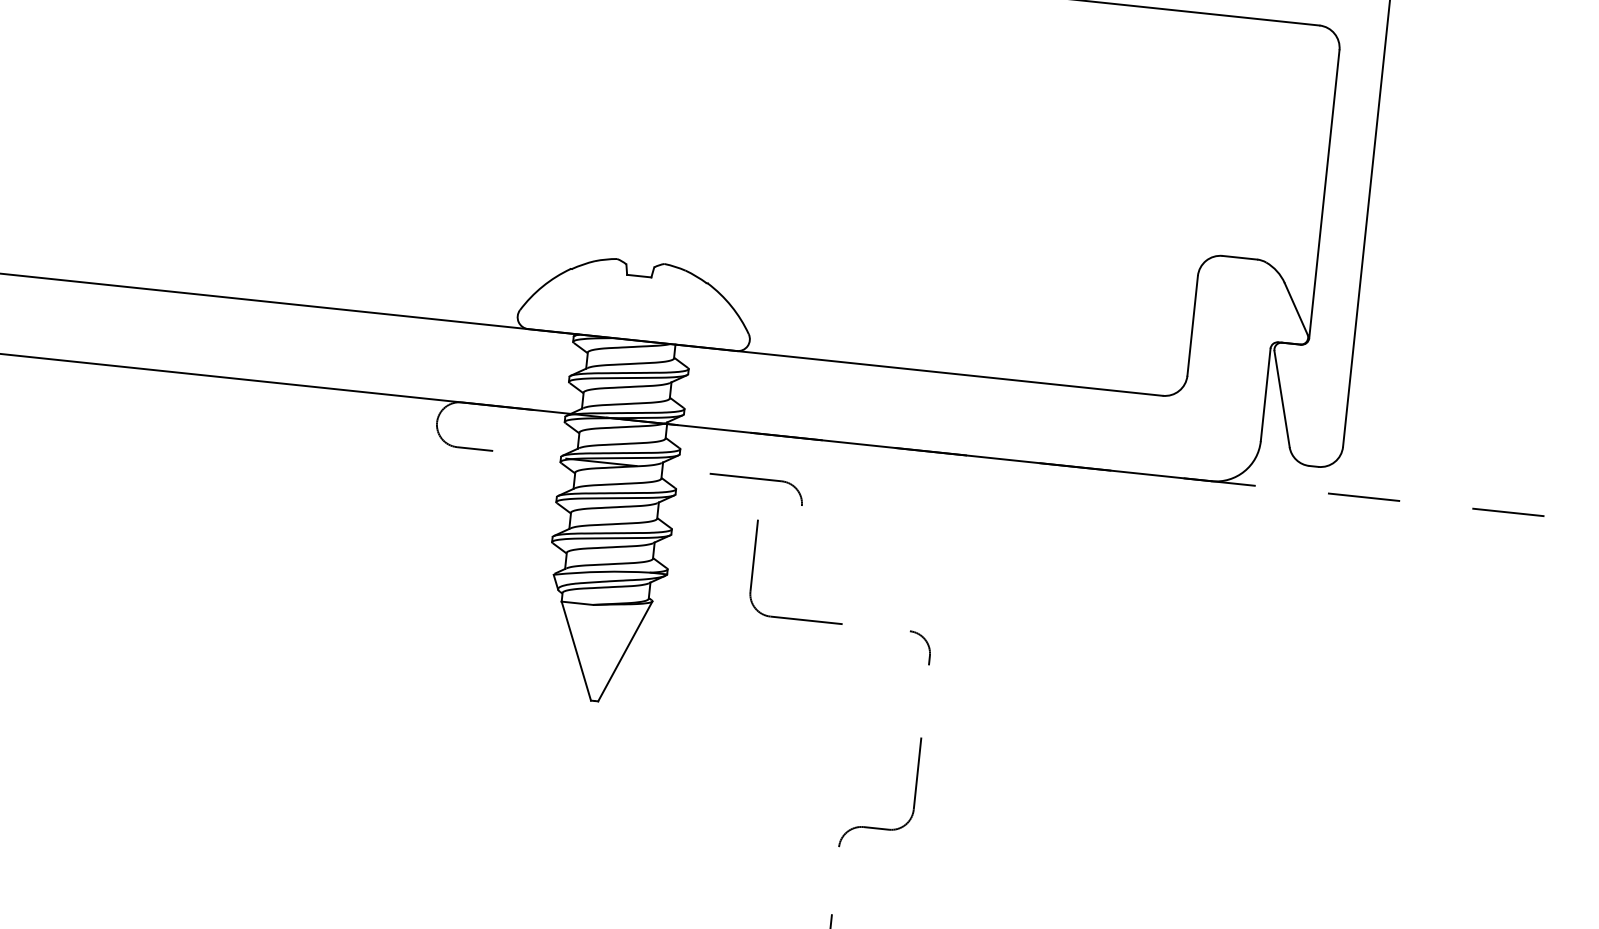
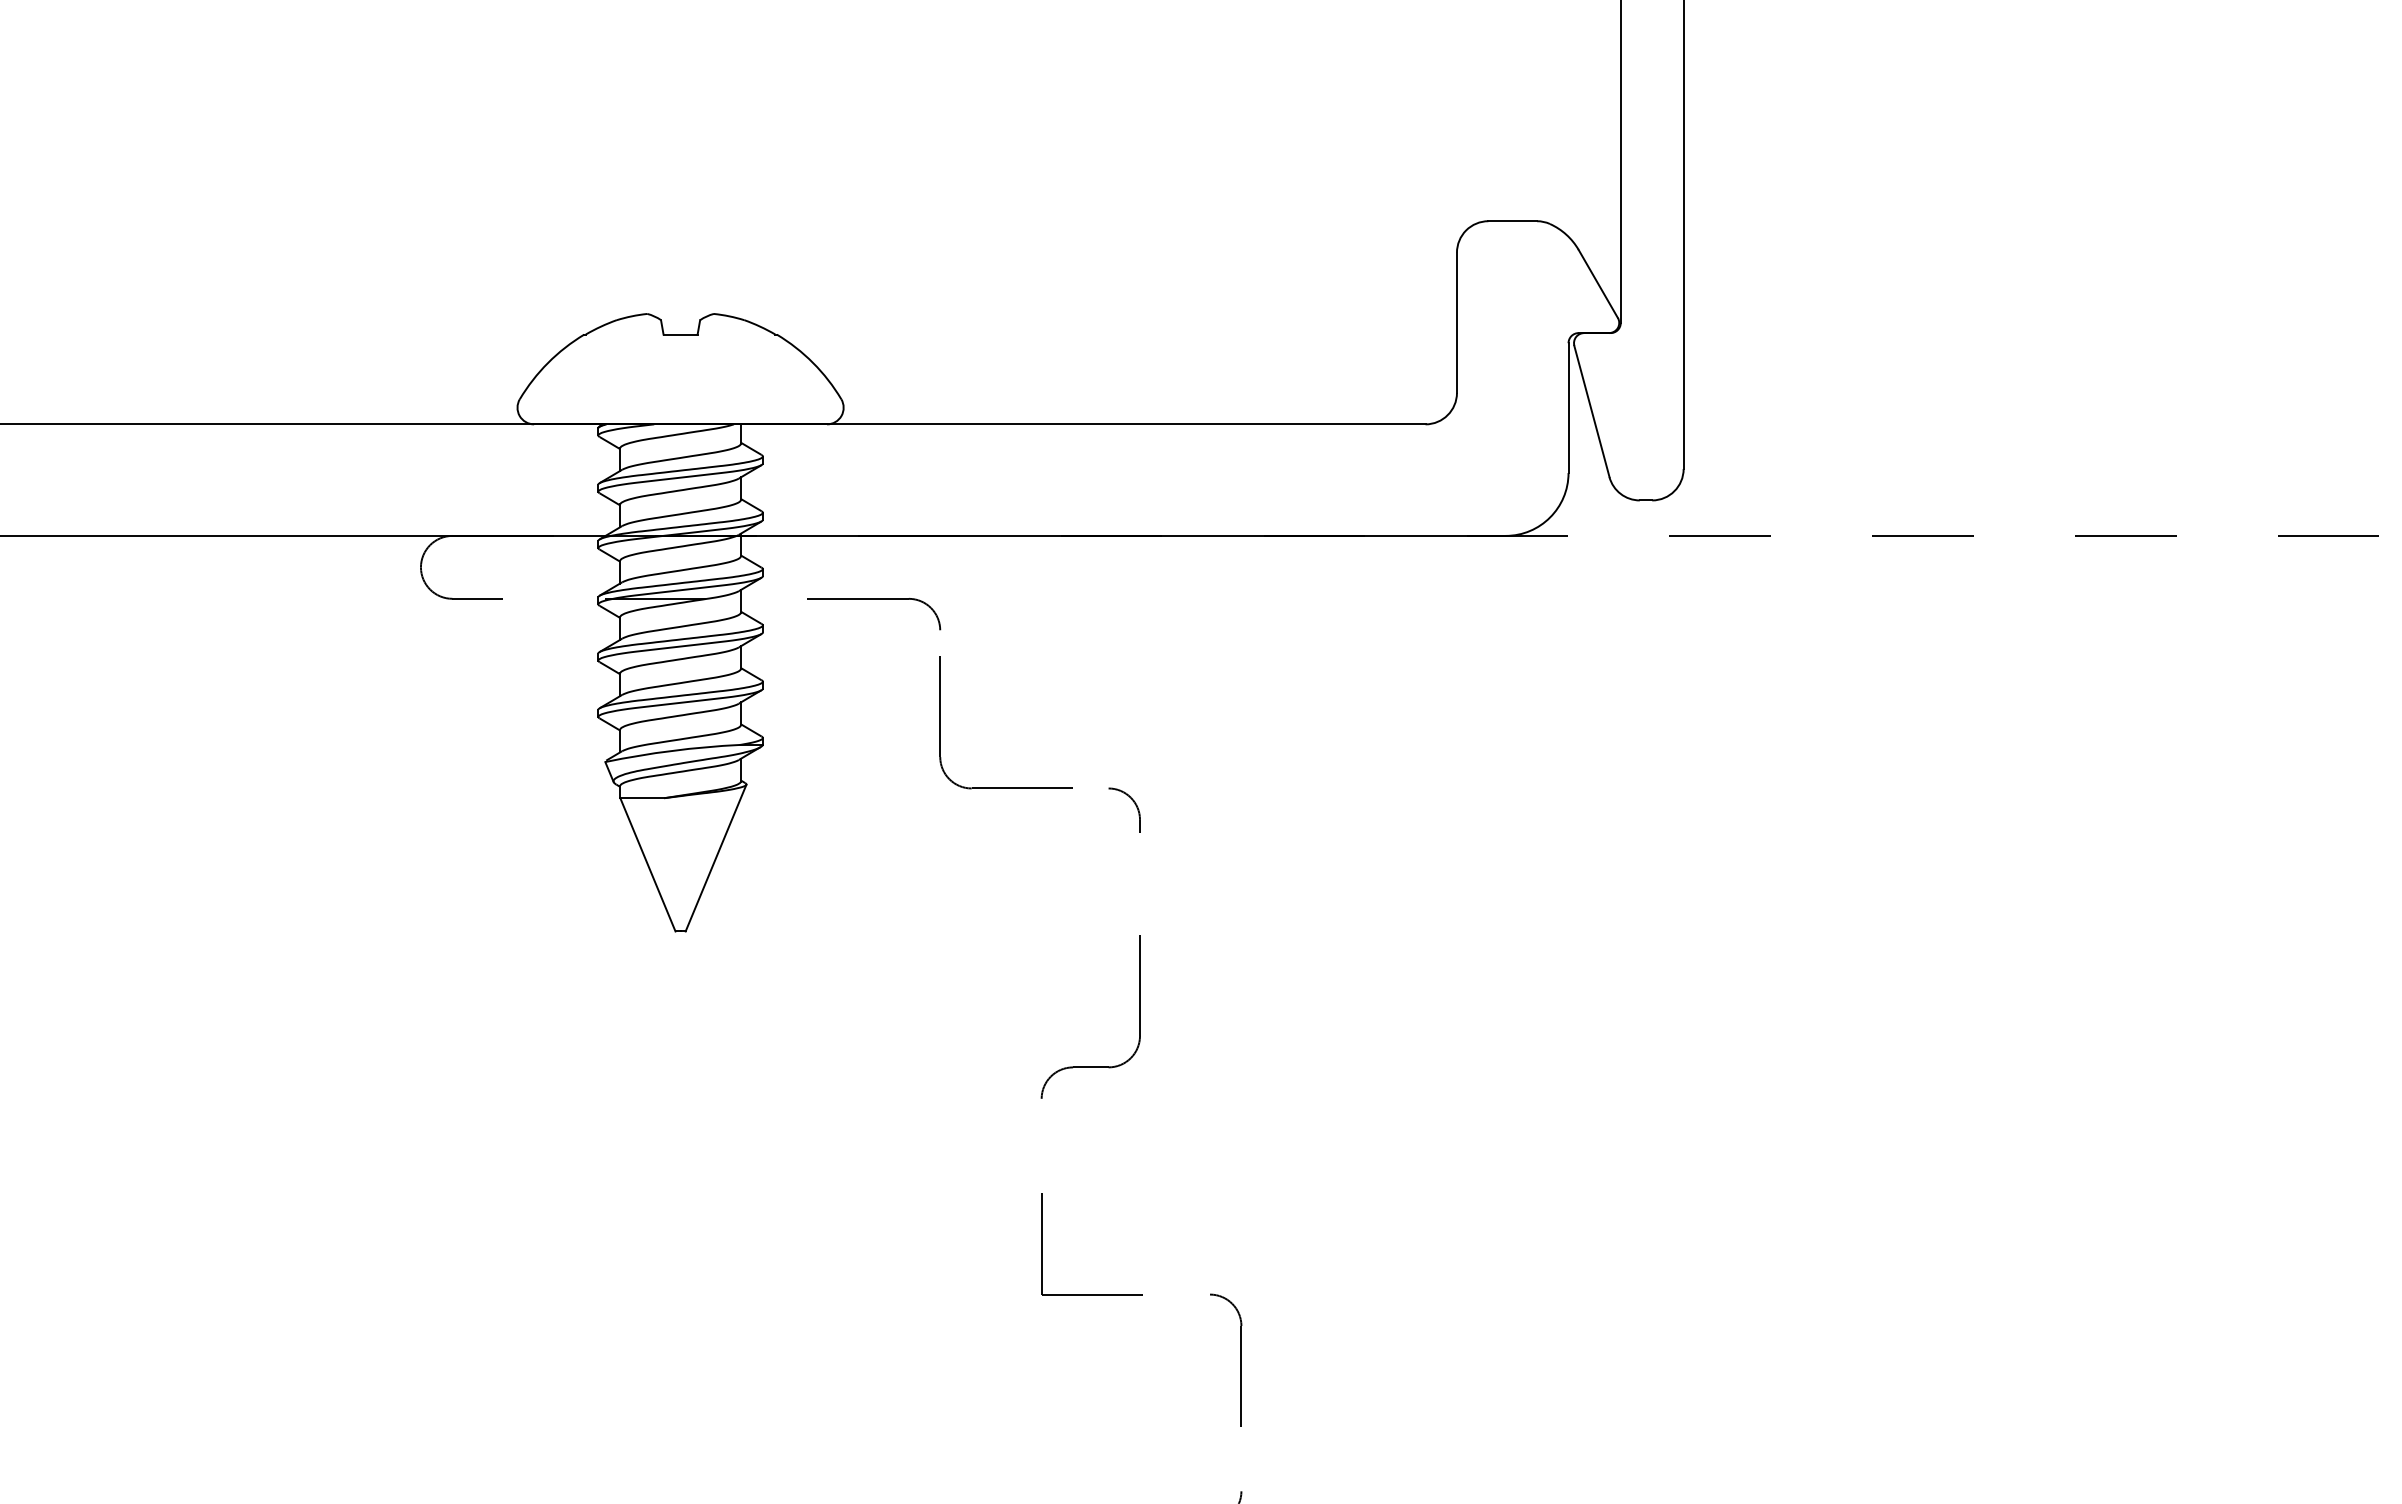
part: (753, 567) -> (940, 722), moved

